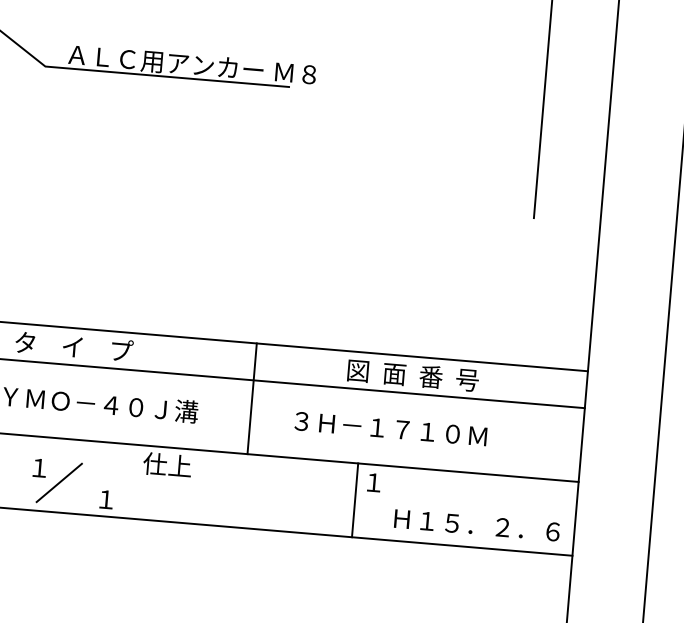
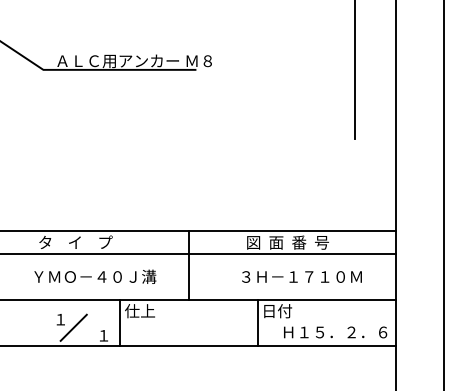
text: (390, 428) -> (301, 276), moved
line: (133, 482) -> (119, 323), added
text: (388, 484) -> (278, 311), １ -> 日付

